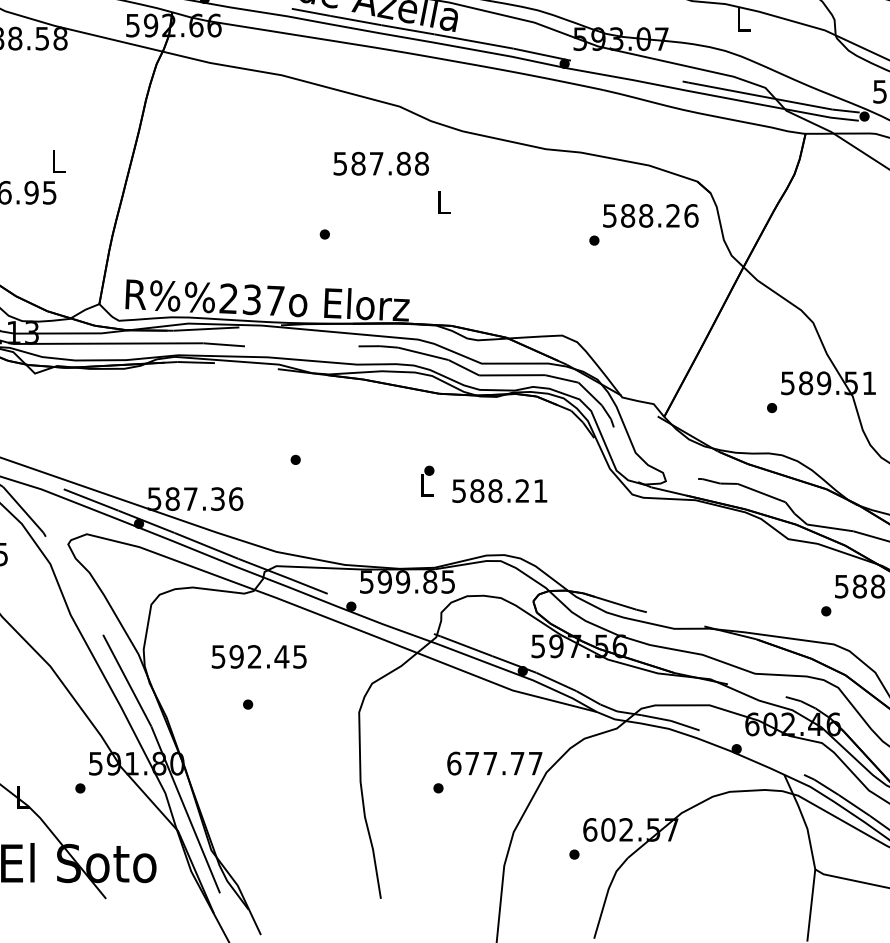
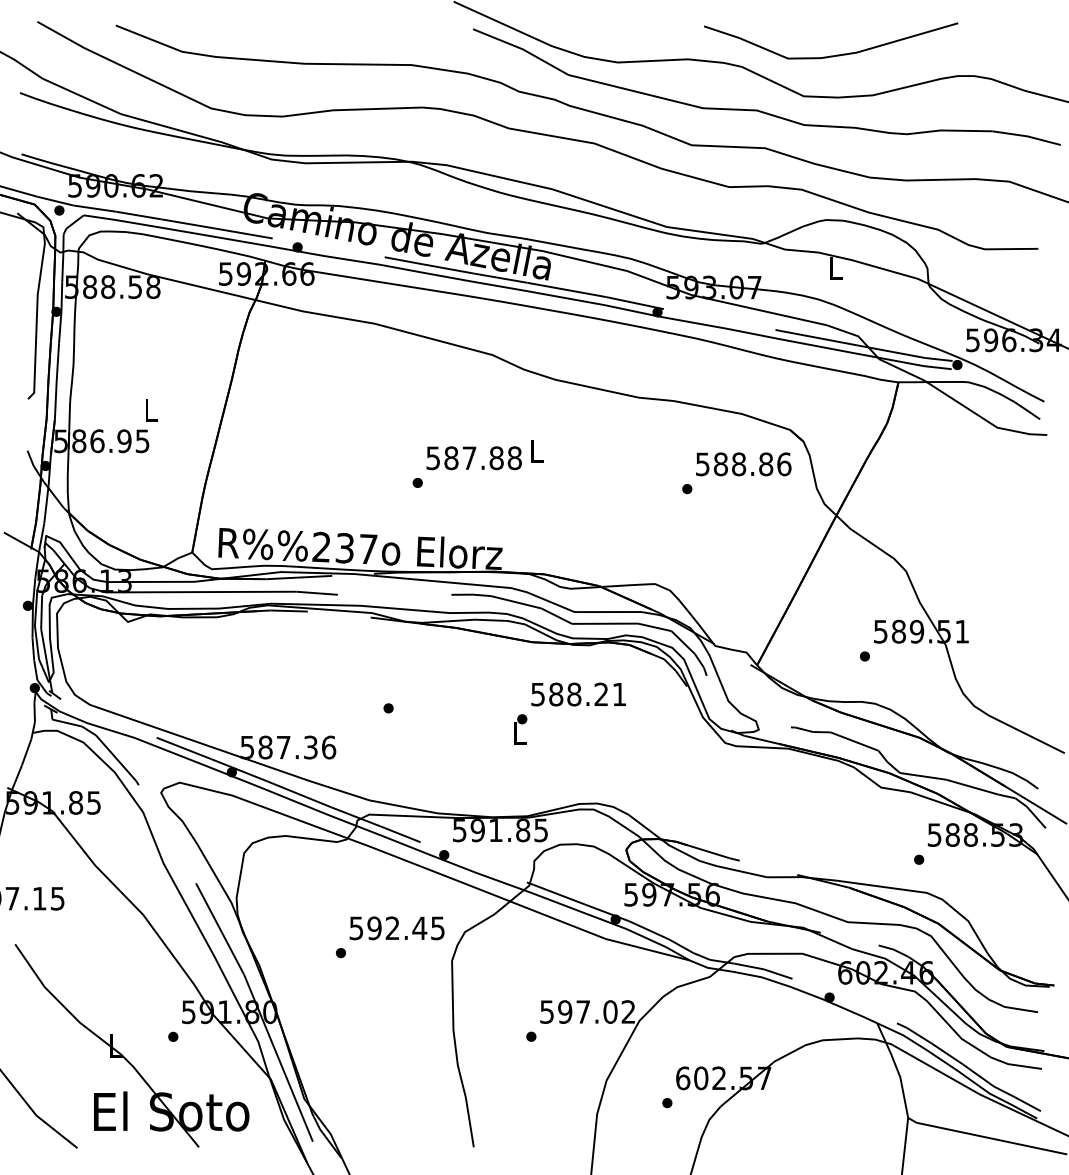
text: (380, 164) -> (473, 458), moved
text: (673, 216) -> (766, 464), 588.26 -> 588.86
text: (499, 491) -> (578, 694), moved
text: (402, 582) -> (495, 830), 599.85 -> 591.85
text: (258, 657) -> (396, 928), moved
text: (494, 763) -> (587, 1011), 677.77 -> 597.02

